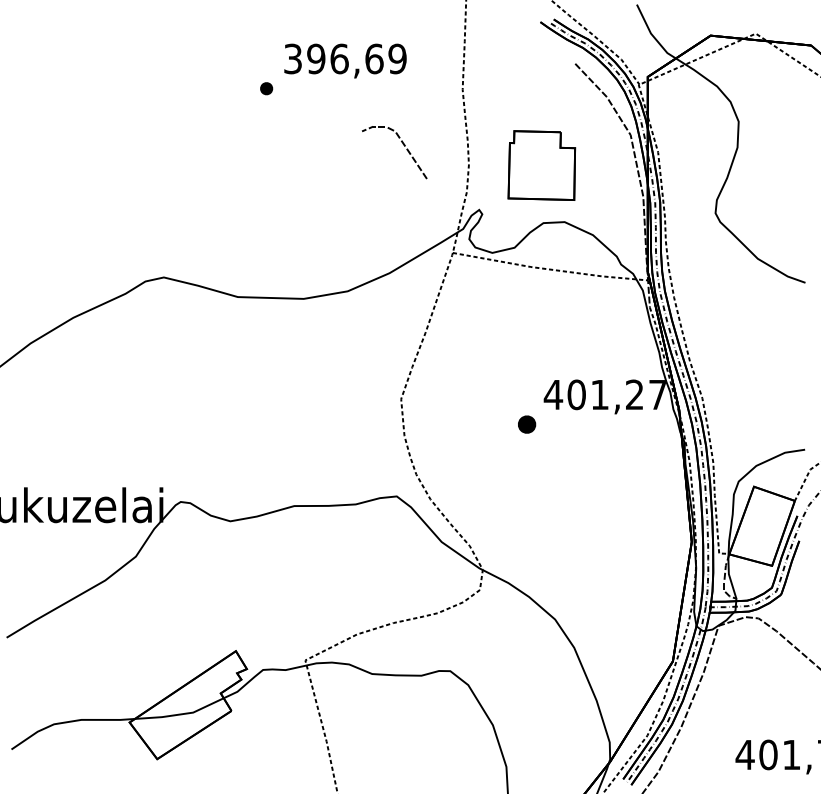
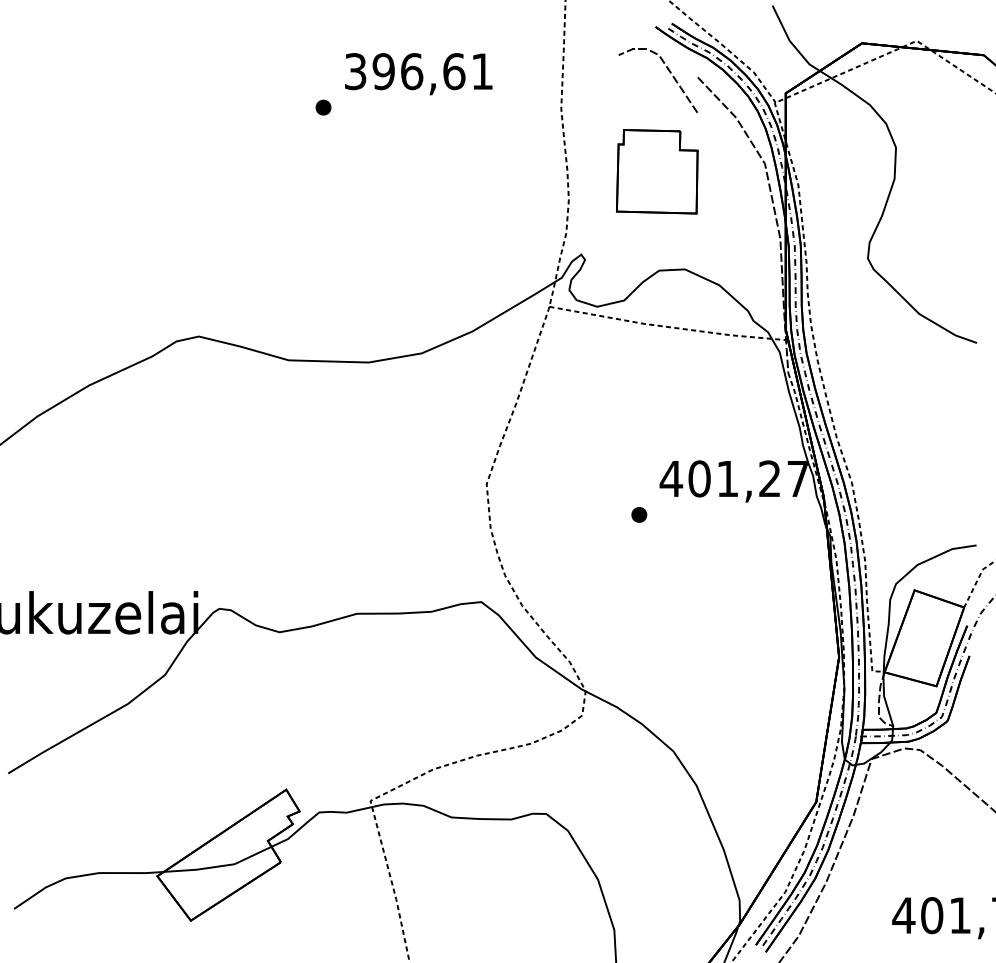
text: (397, 58) -> (482, 71), 396,69 -> 396,61
line: (402, 144) -> (667, 71), moved
part: (541, 165) -> (656, 171), moved
part: (526, 424) -> (638, 514), size x0.71

